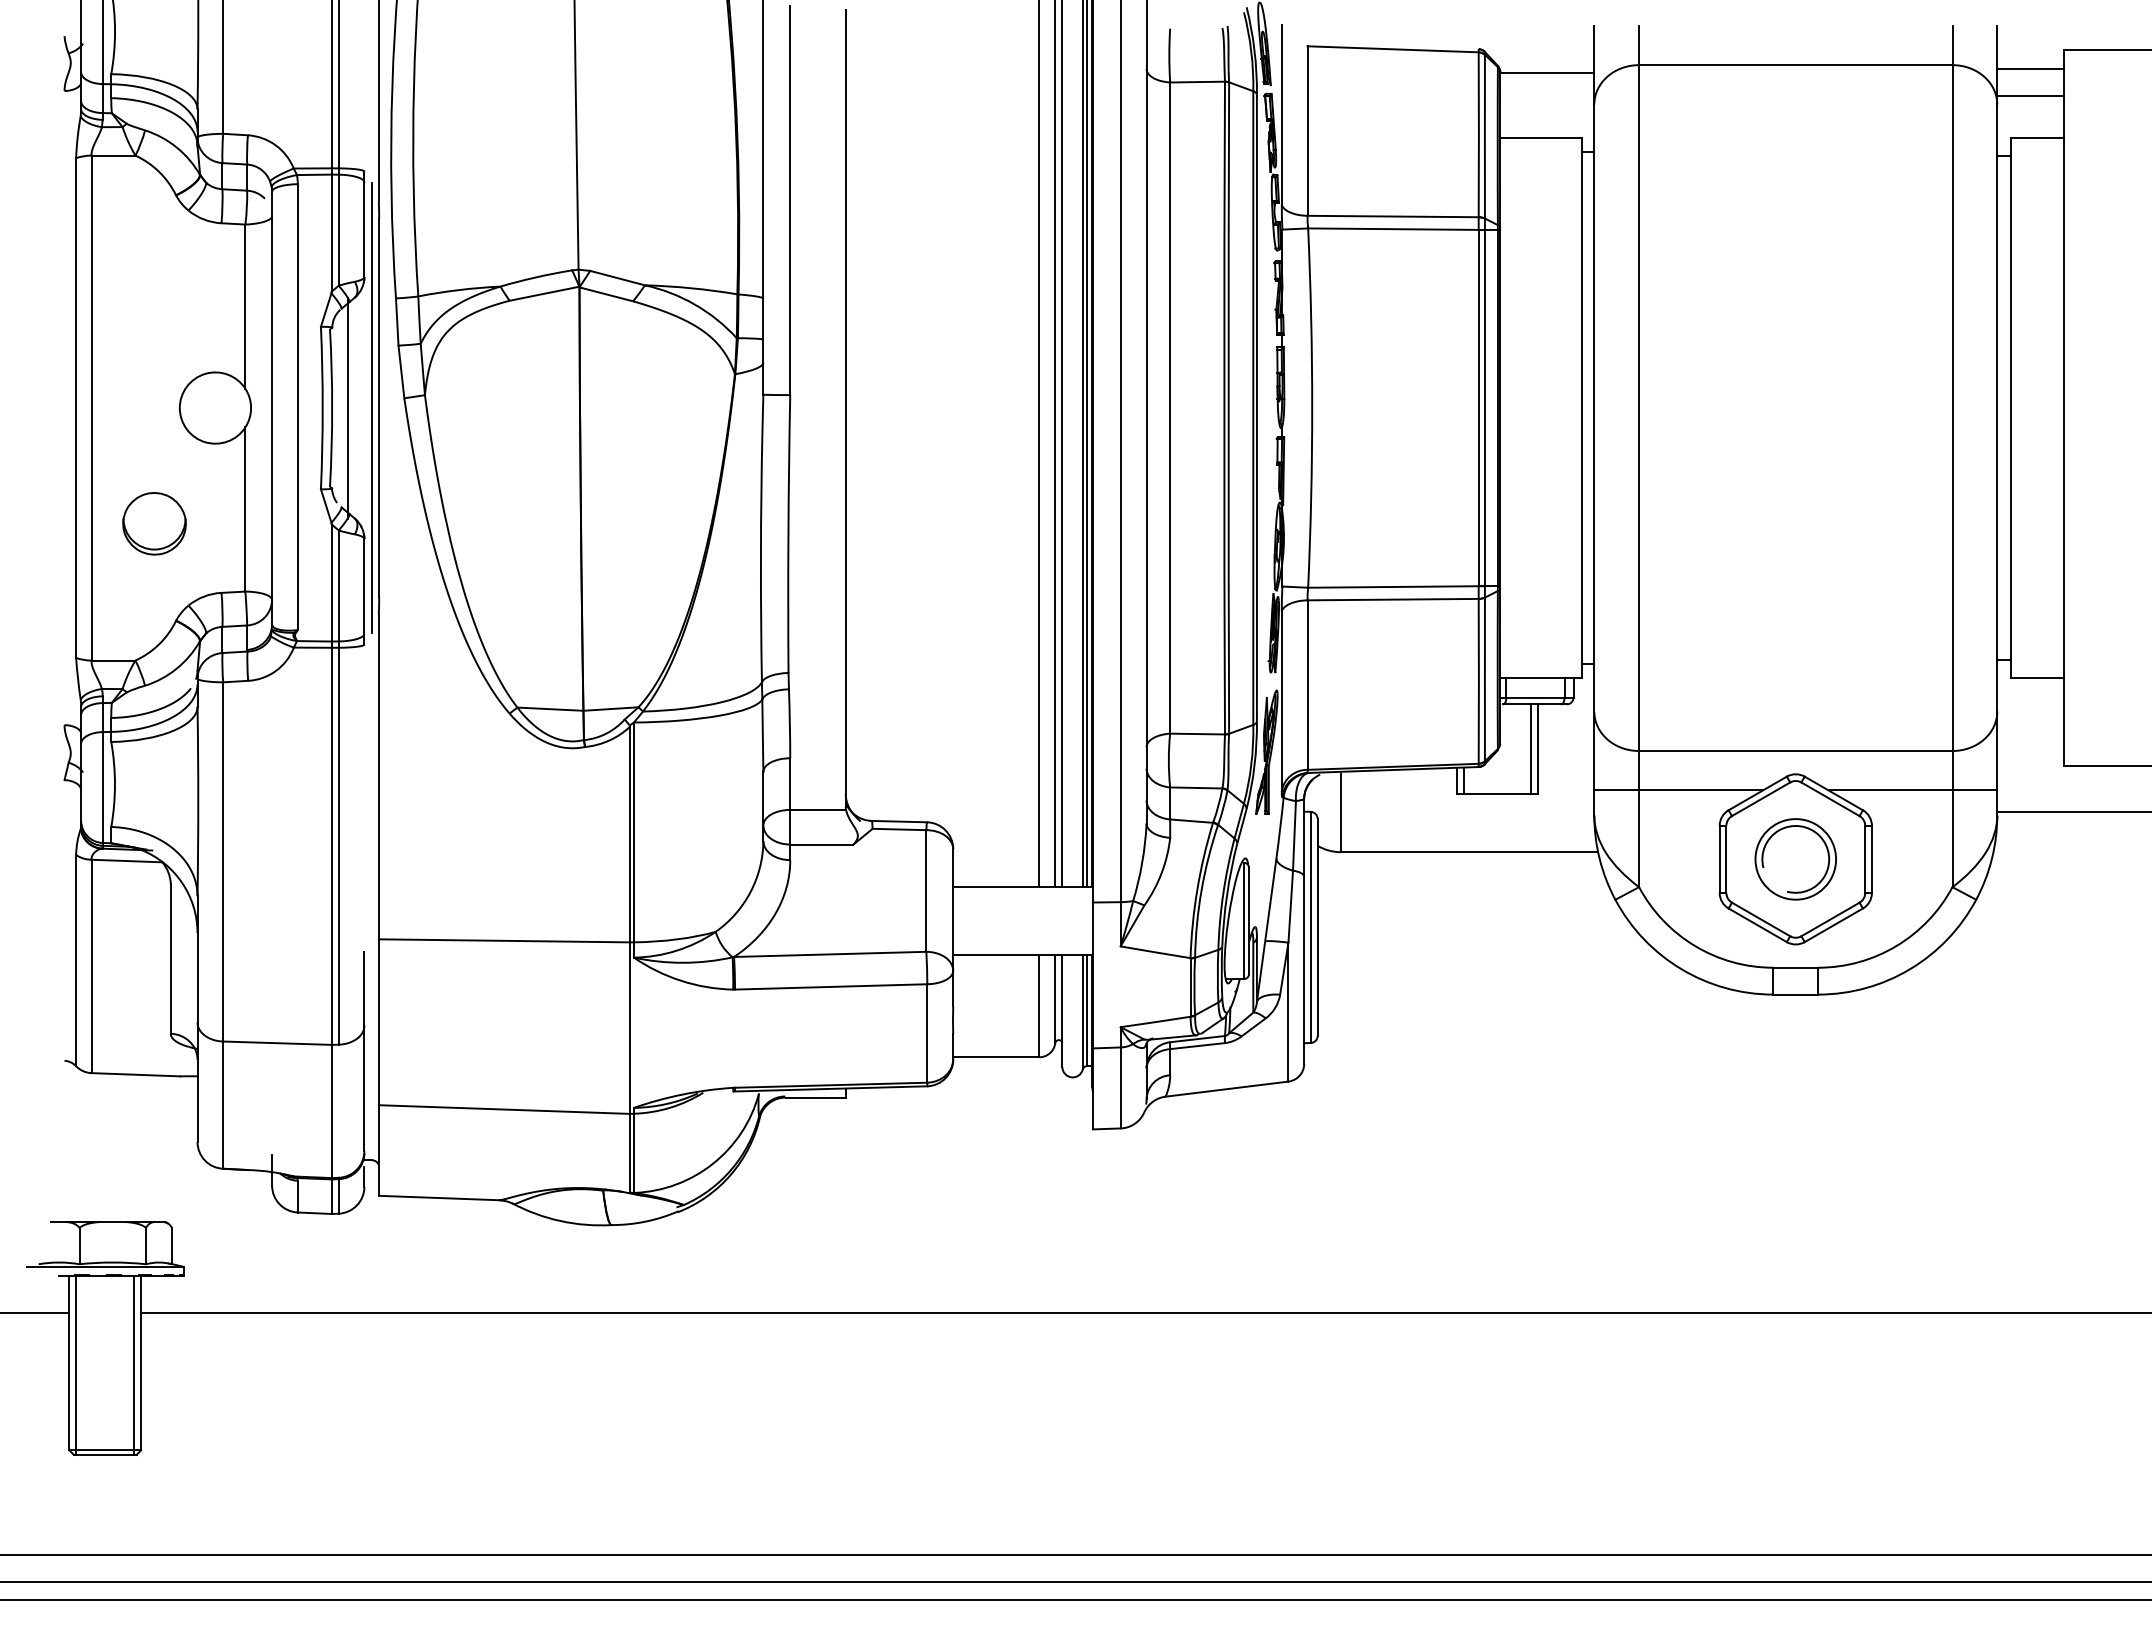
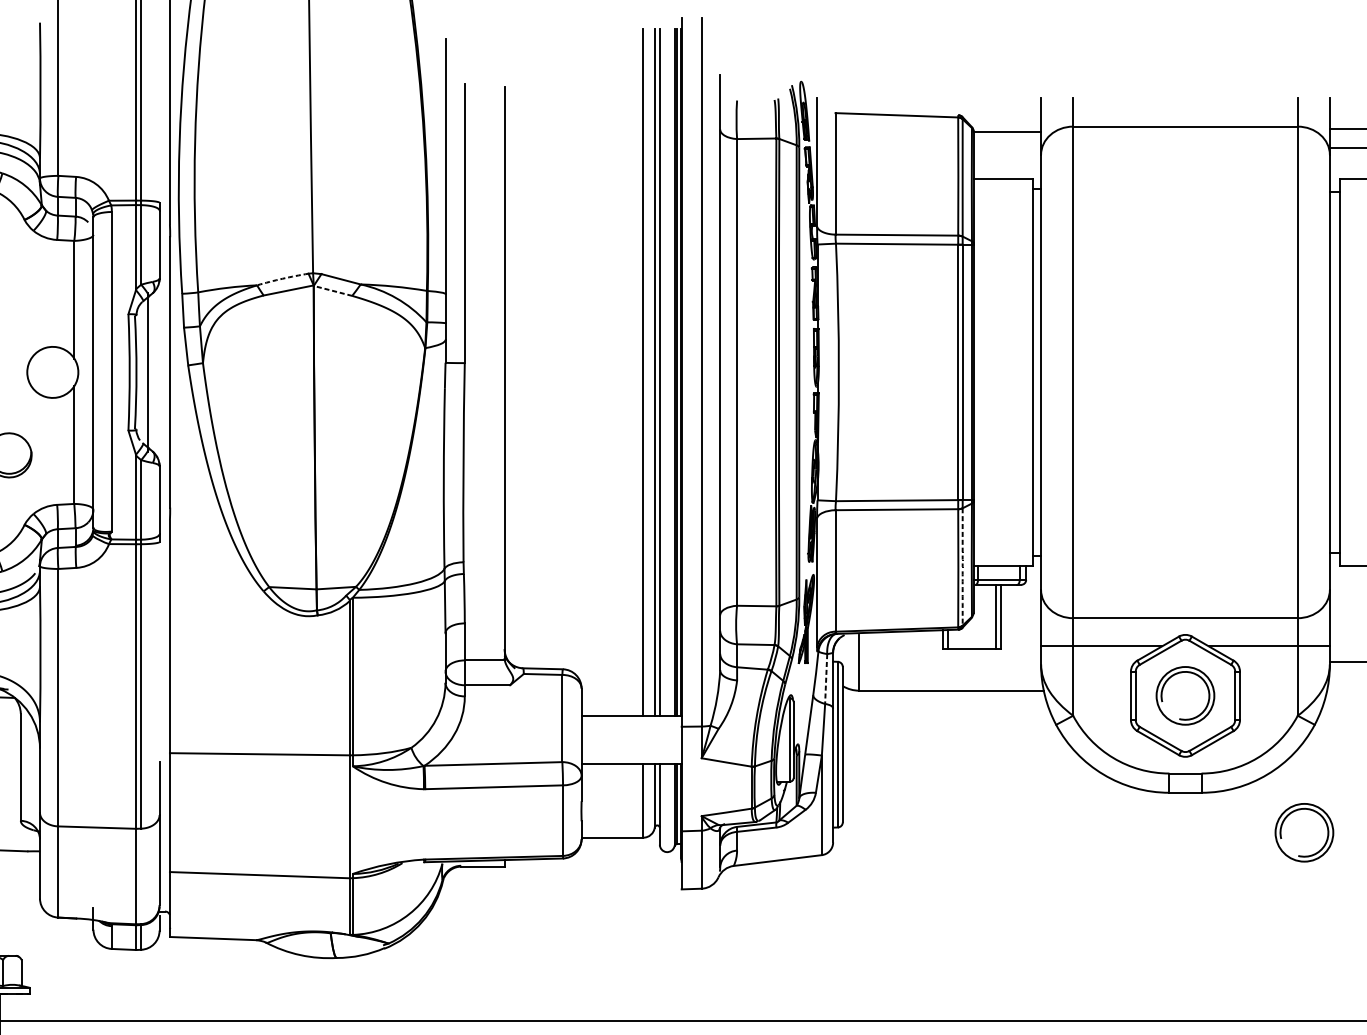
arc: (536, 277) -> (282, 278), solid -> dashed
line: (606, 294) -> (333, 291), solid -> dashed
line: (372, 407) -> (165, 372), removed
arc: (1484, 679) -> (962, 566), solid -> dashed
line: (1294, 835) -> (826, 678), solid -> dashed
part: (1961, 1050) -> (1304, 832), added

